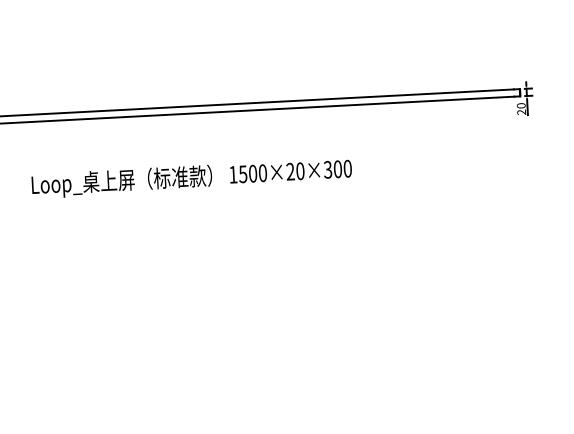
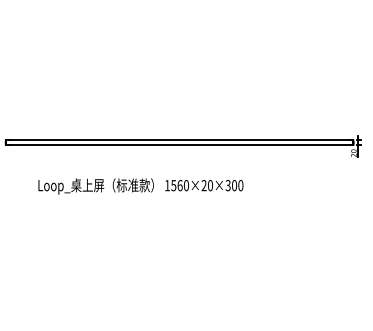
text: (252, 173) -> (179, 185), 1500×20×300 -> 1560×20×300

